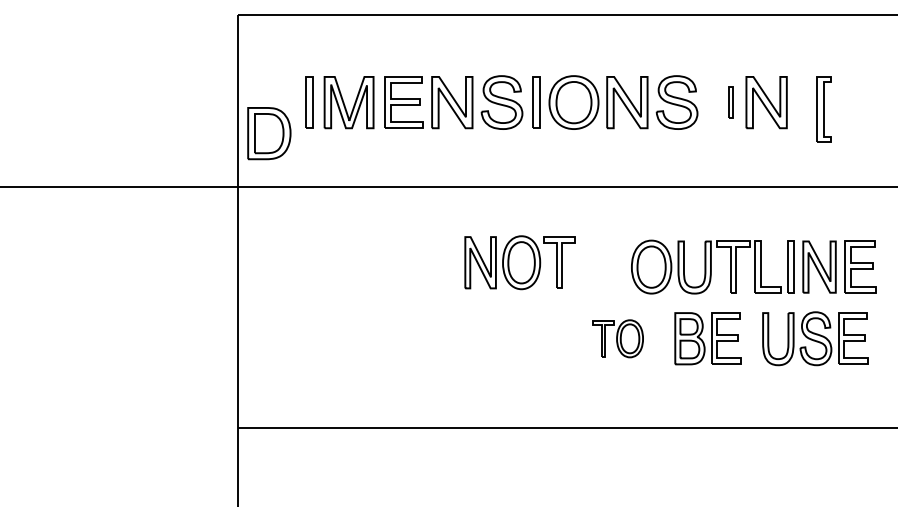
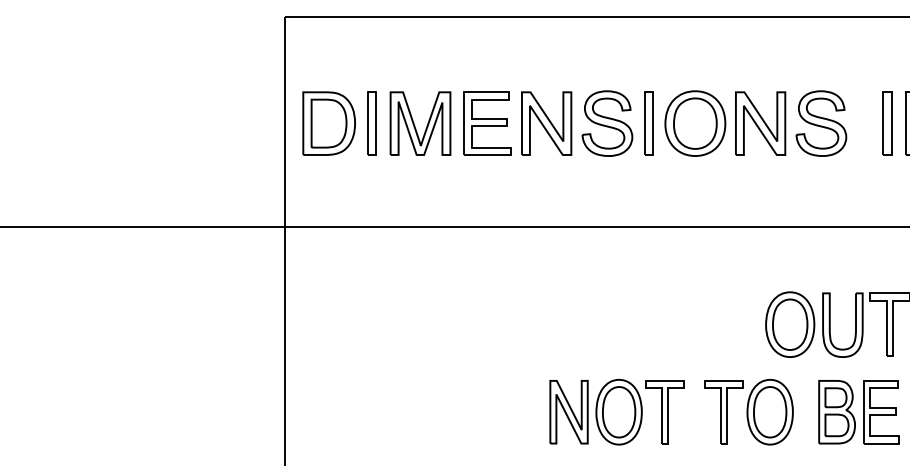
part: (731, 102) -> (887, 123), size x1.67
part: (269, 133) -> (329, 123), moved
part: (519, 262) -> (616, 411), moved
part: (617, 338) -> (748, 411), size x1.43

